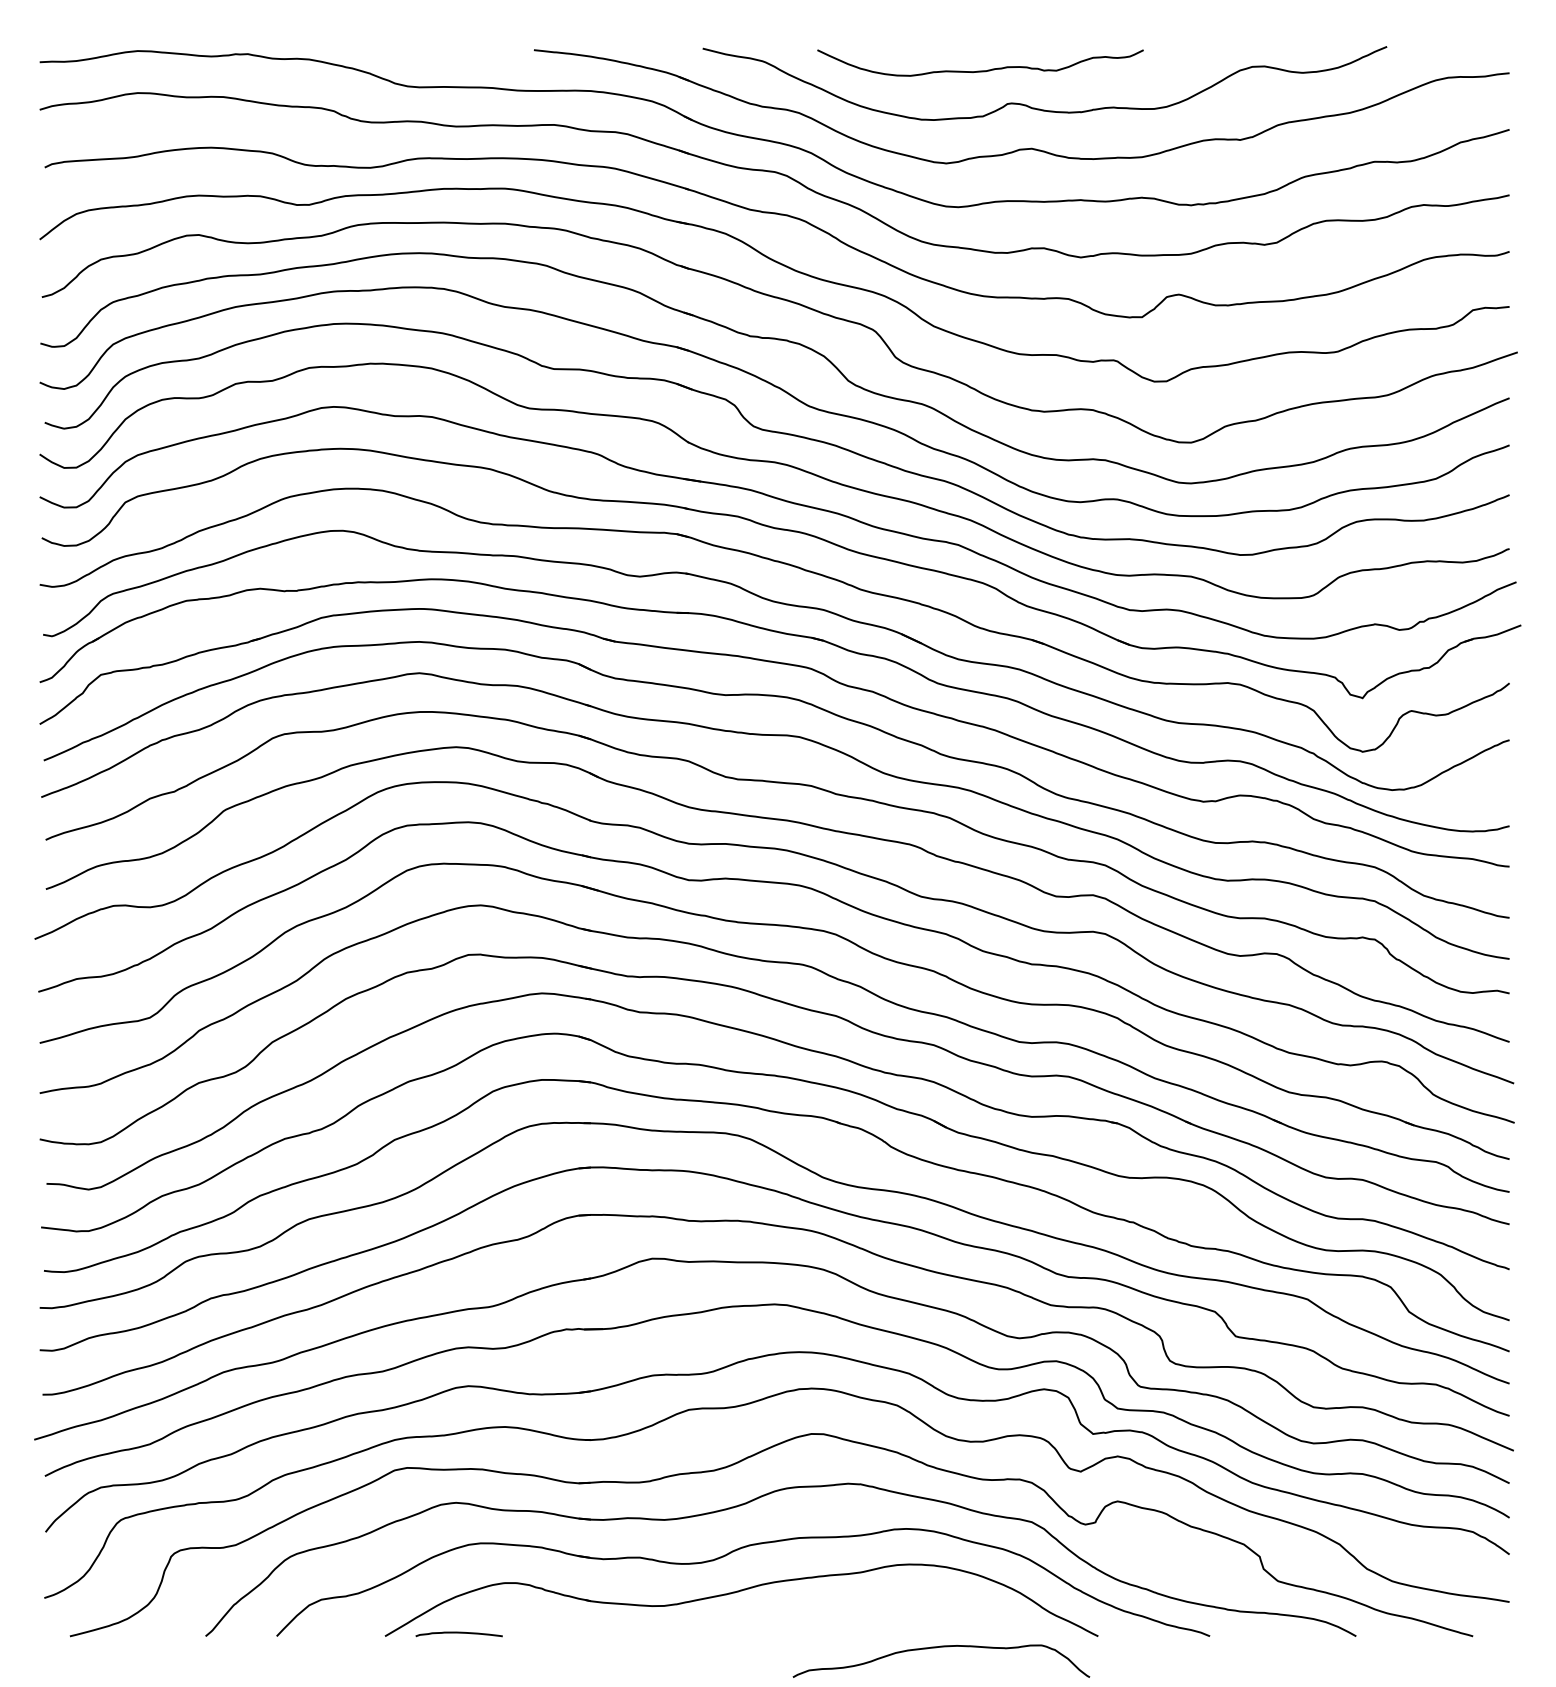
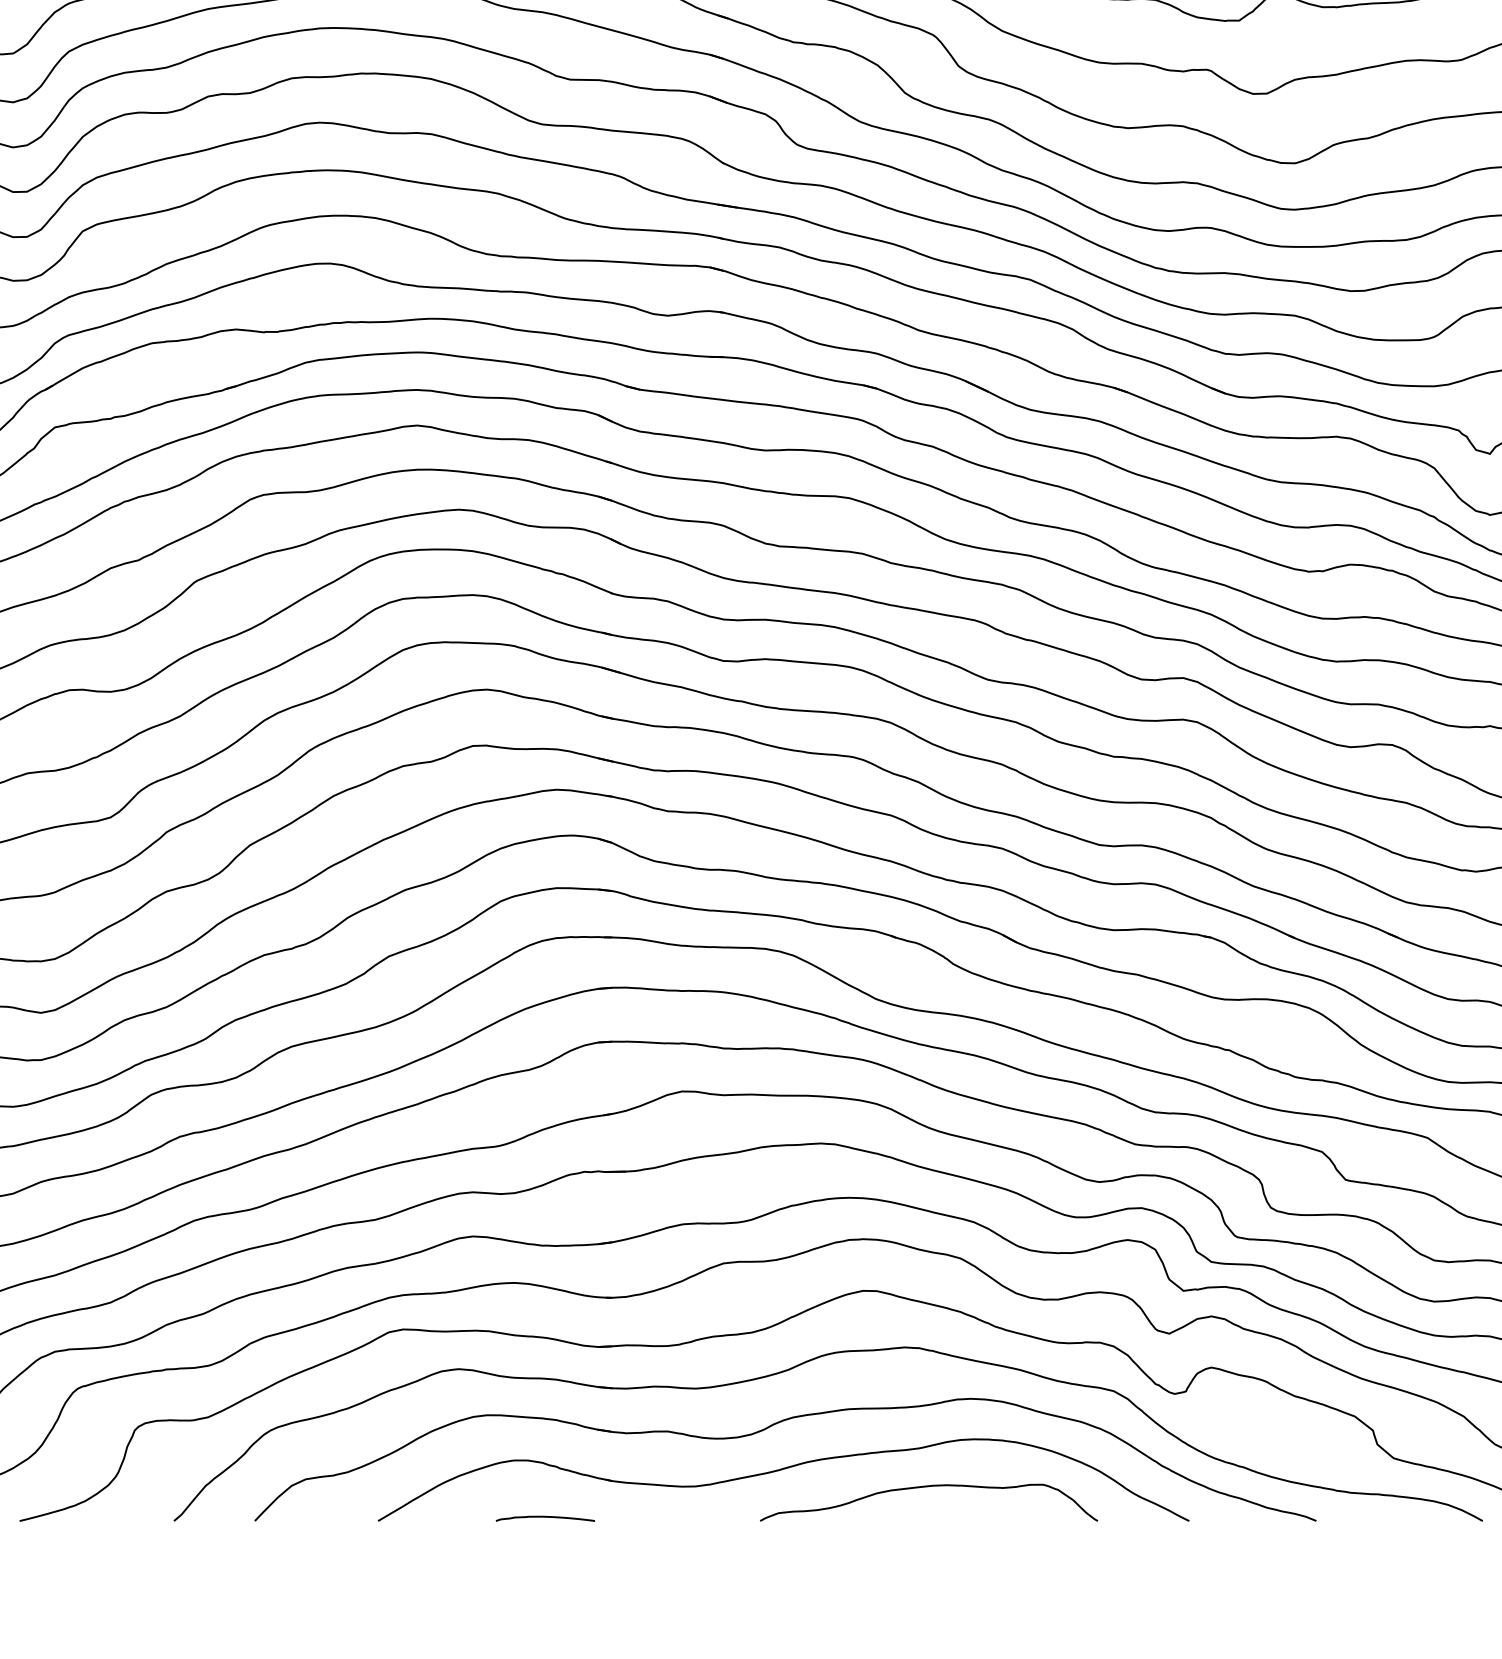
curve: (458, 1633) -> (544, 1517), moved
curve: (941, 1647) -> (929, 1487), moved

